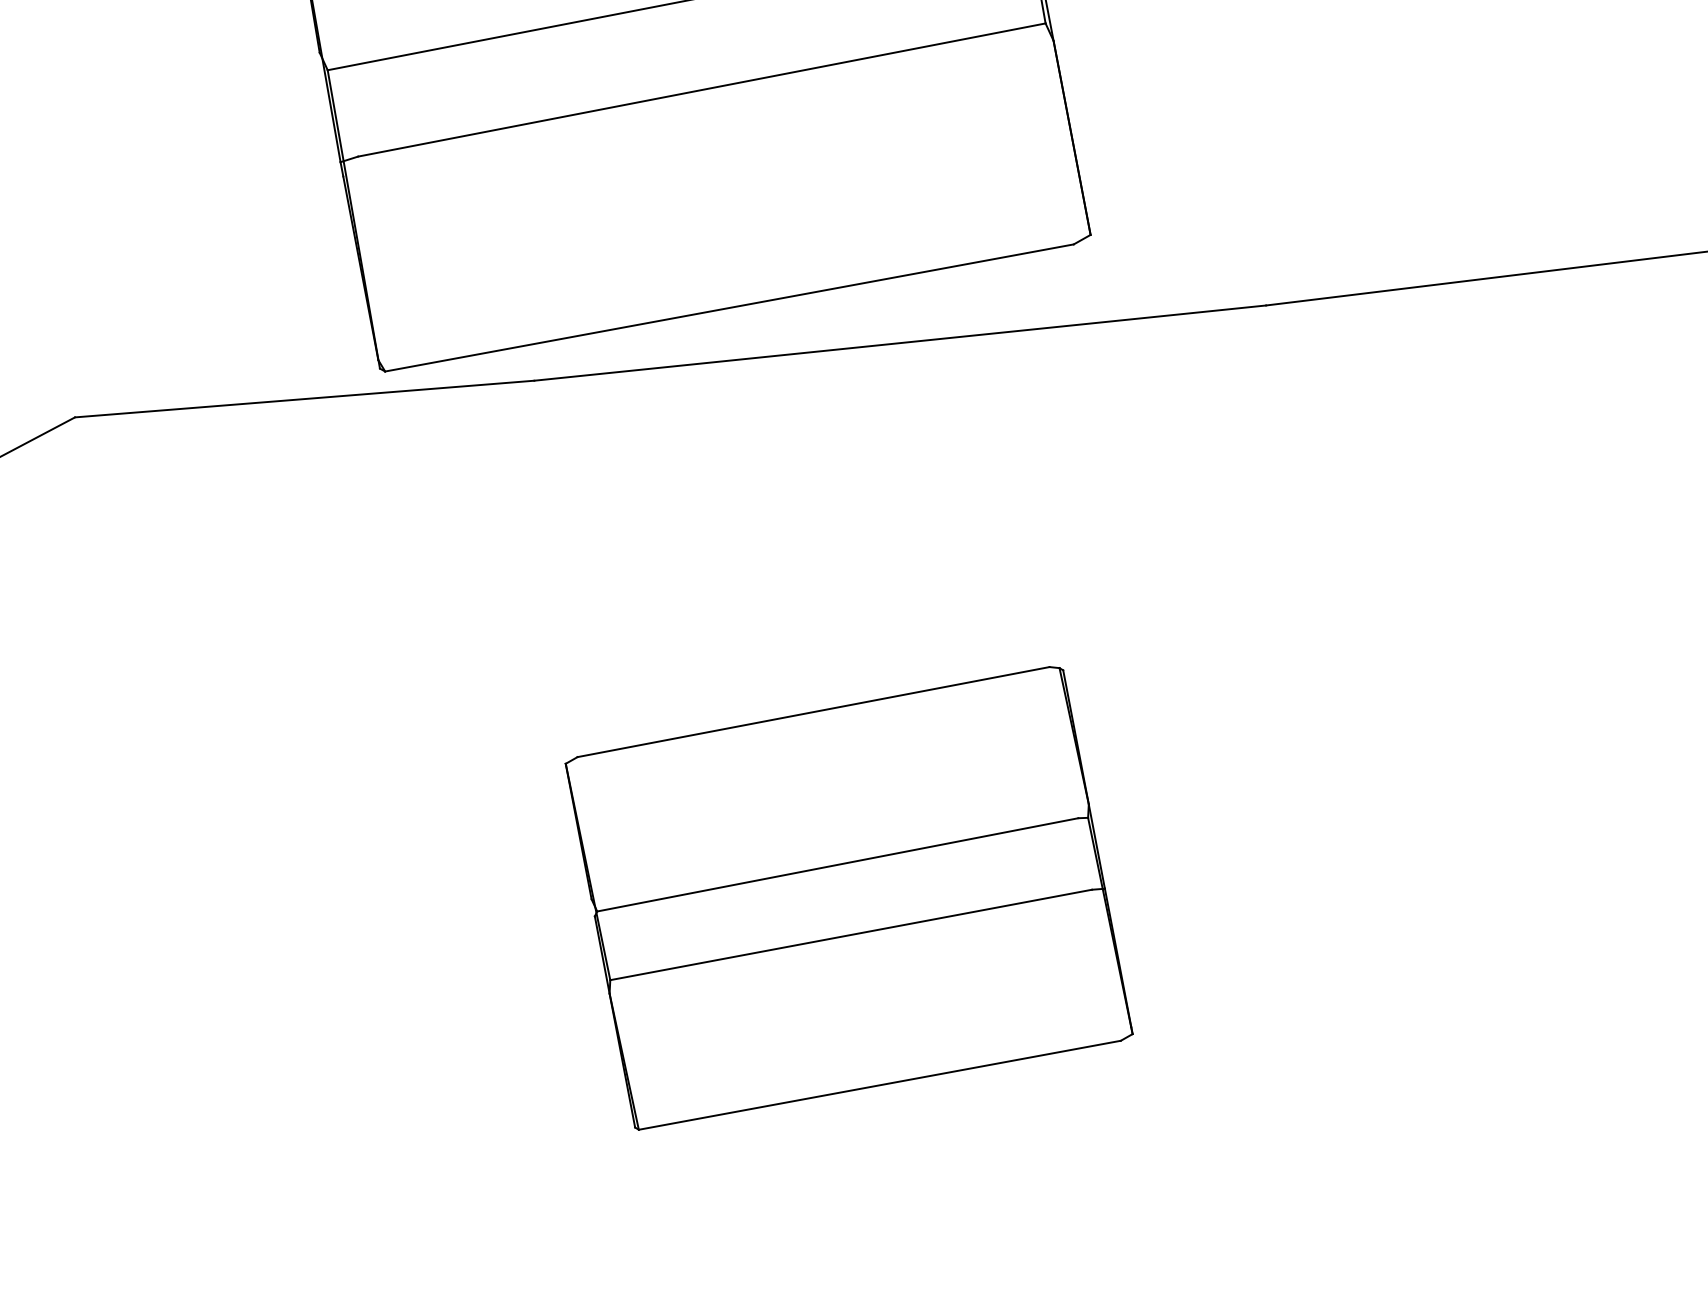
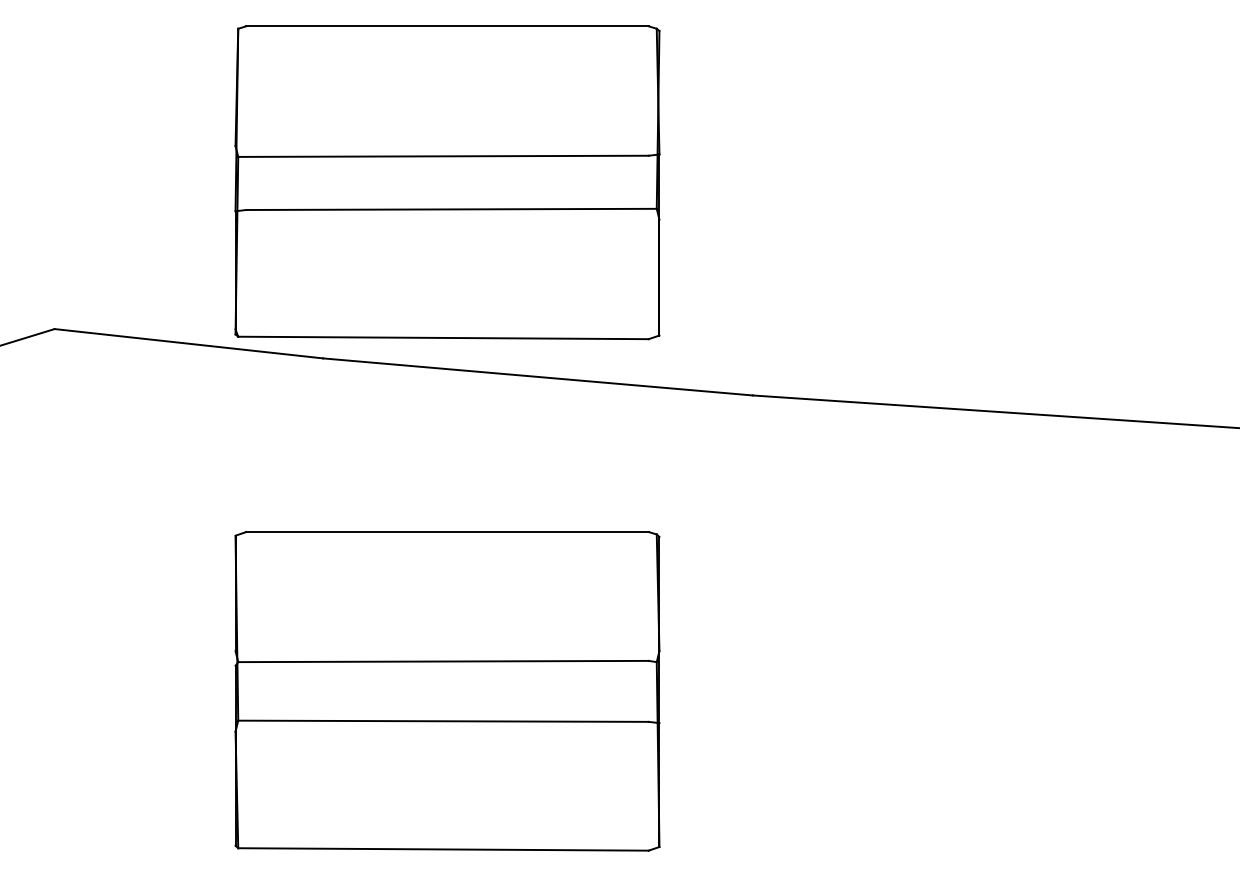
part: (849, 899) -> (447, 691), size x1.43

